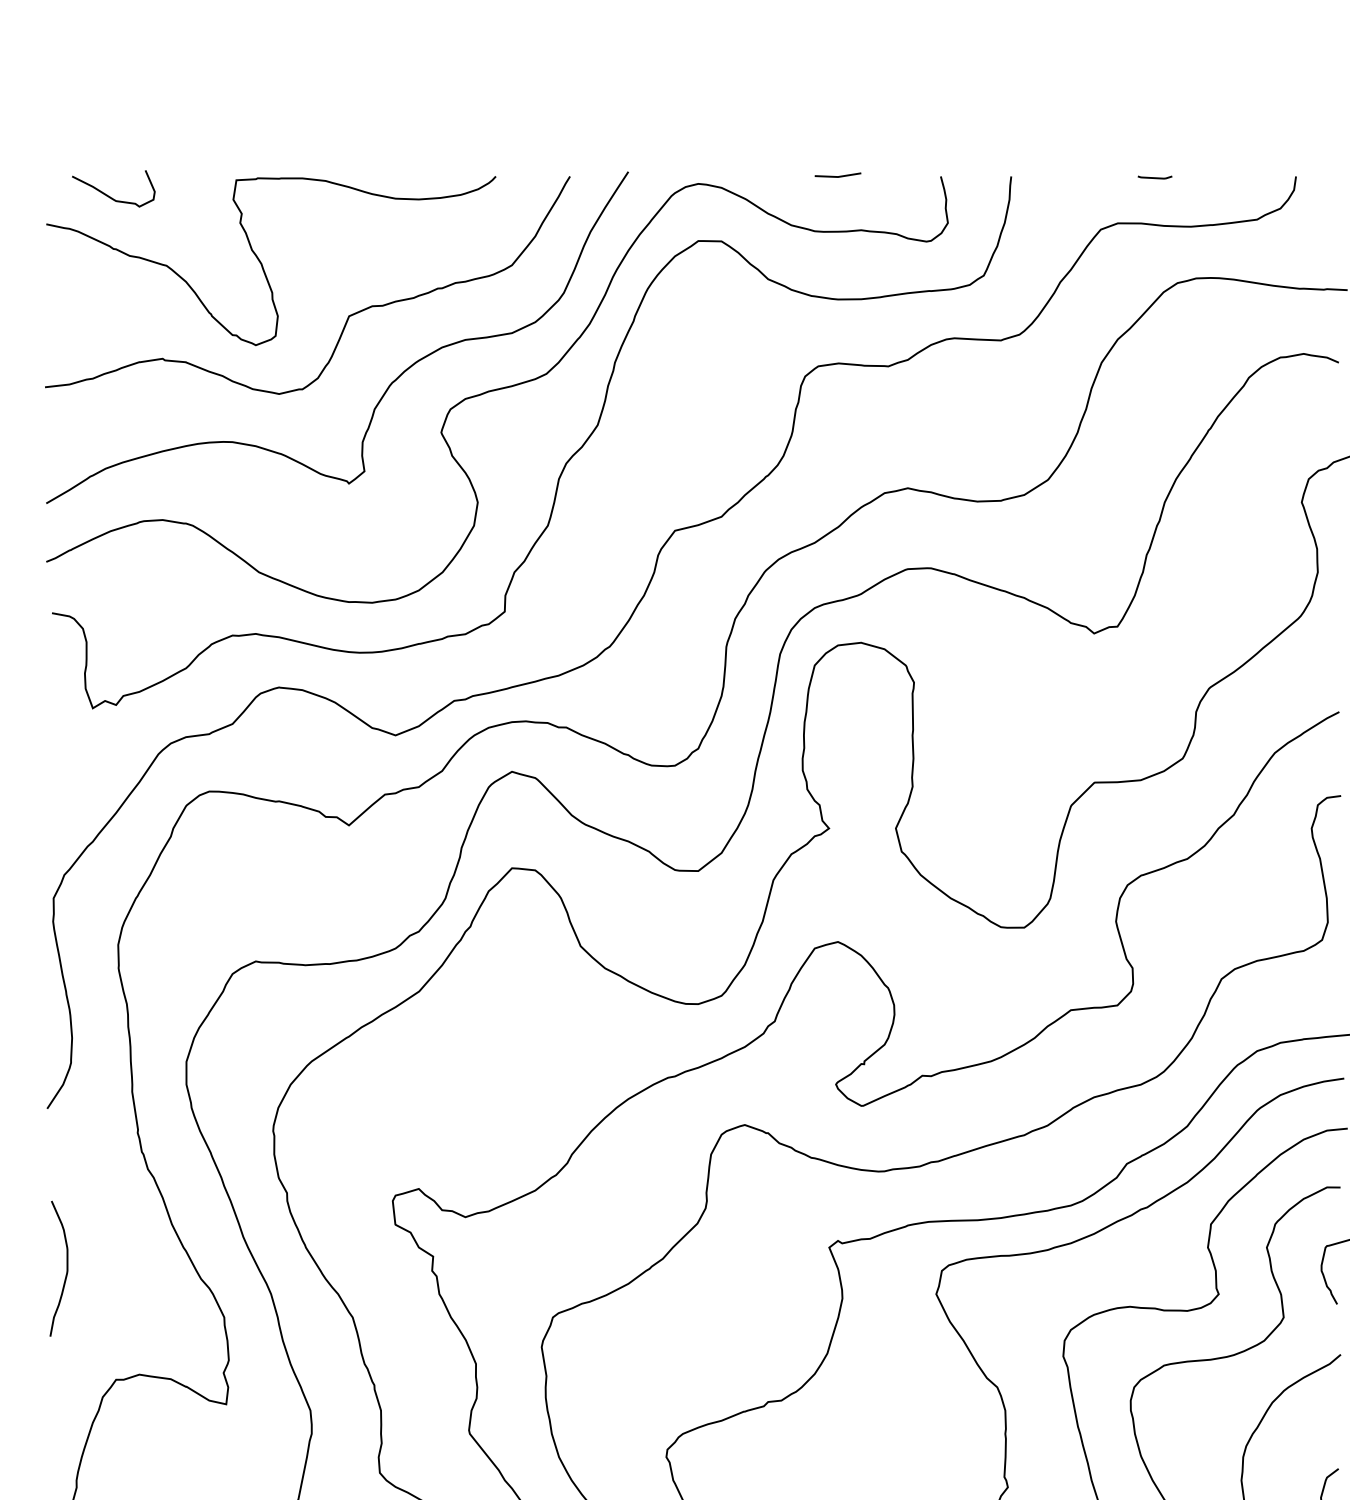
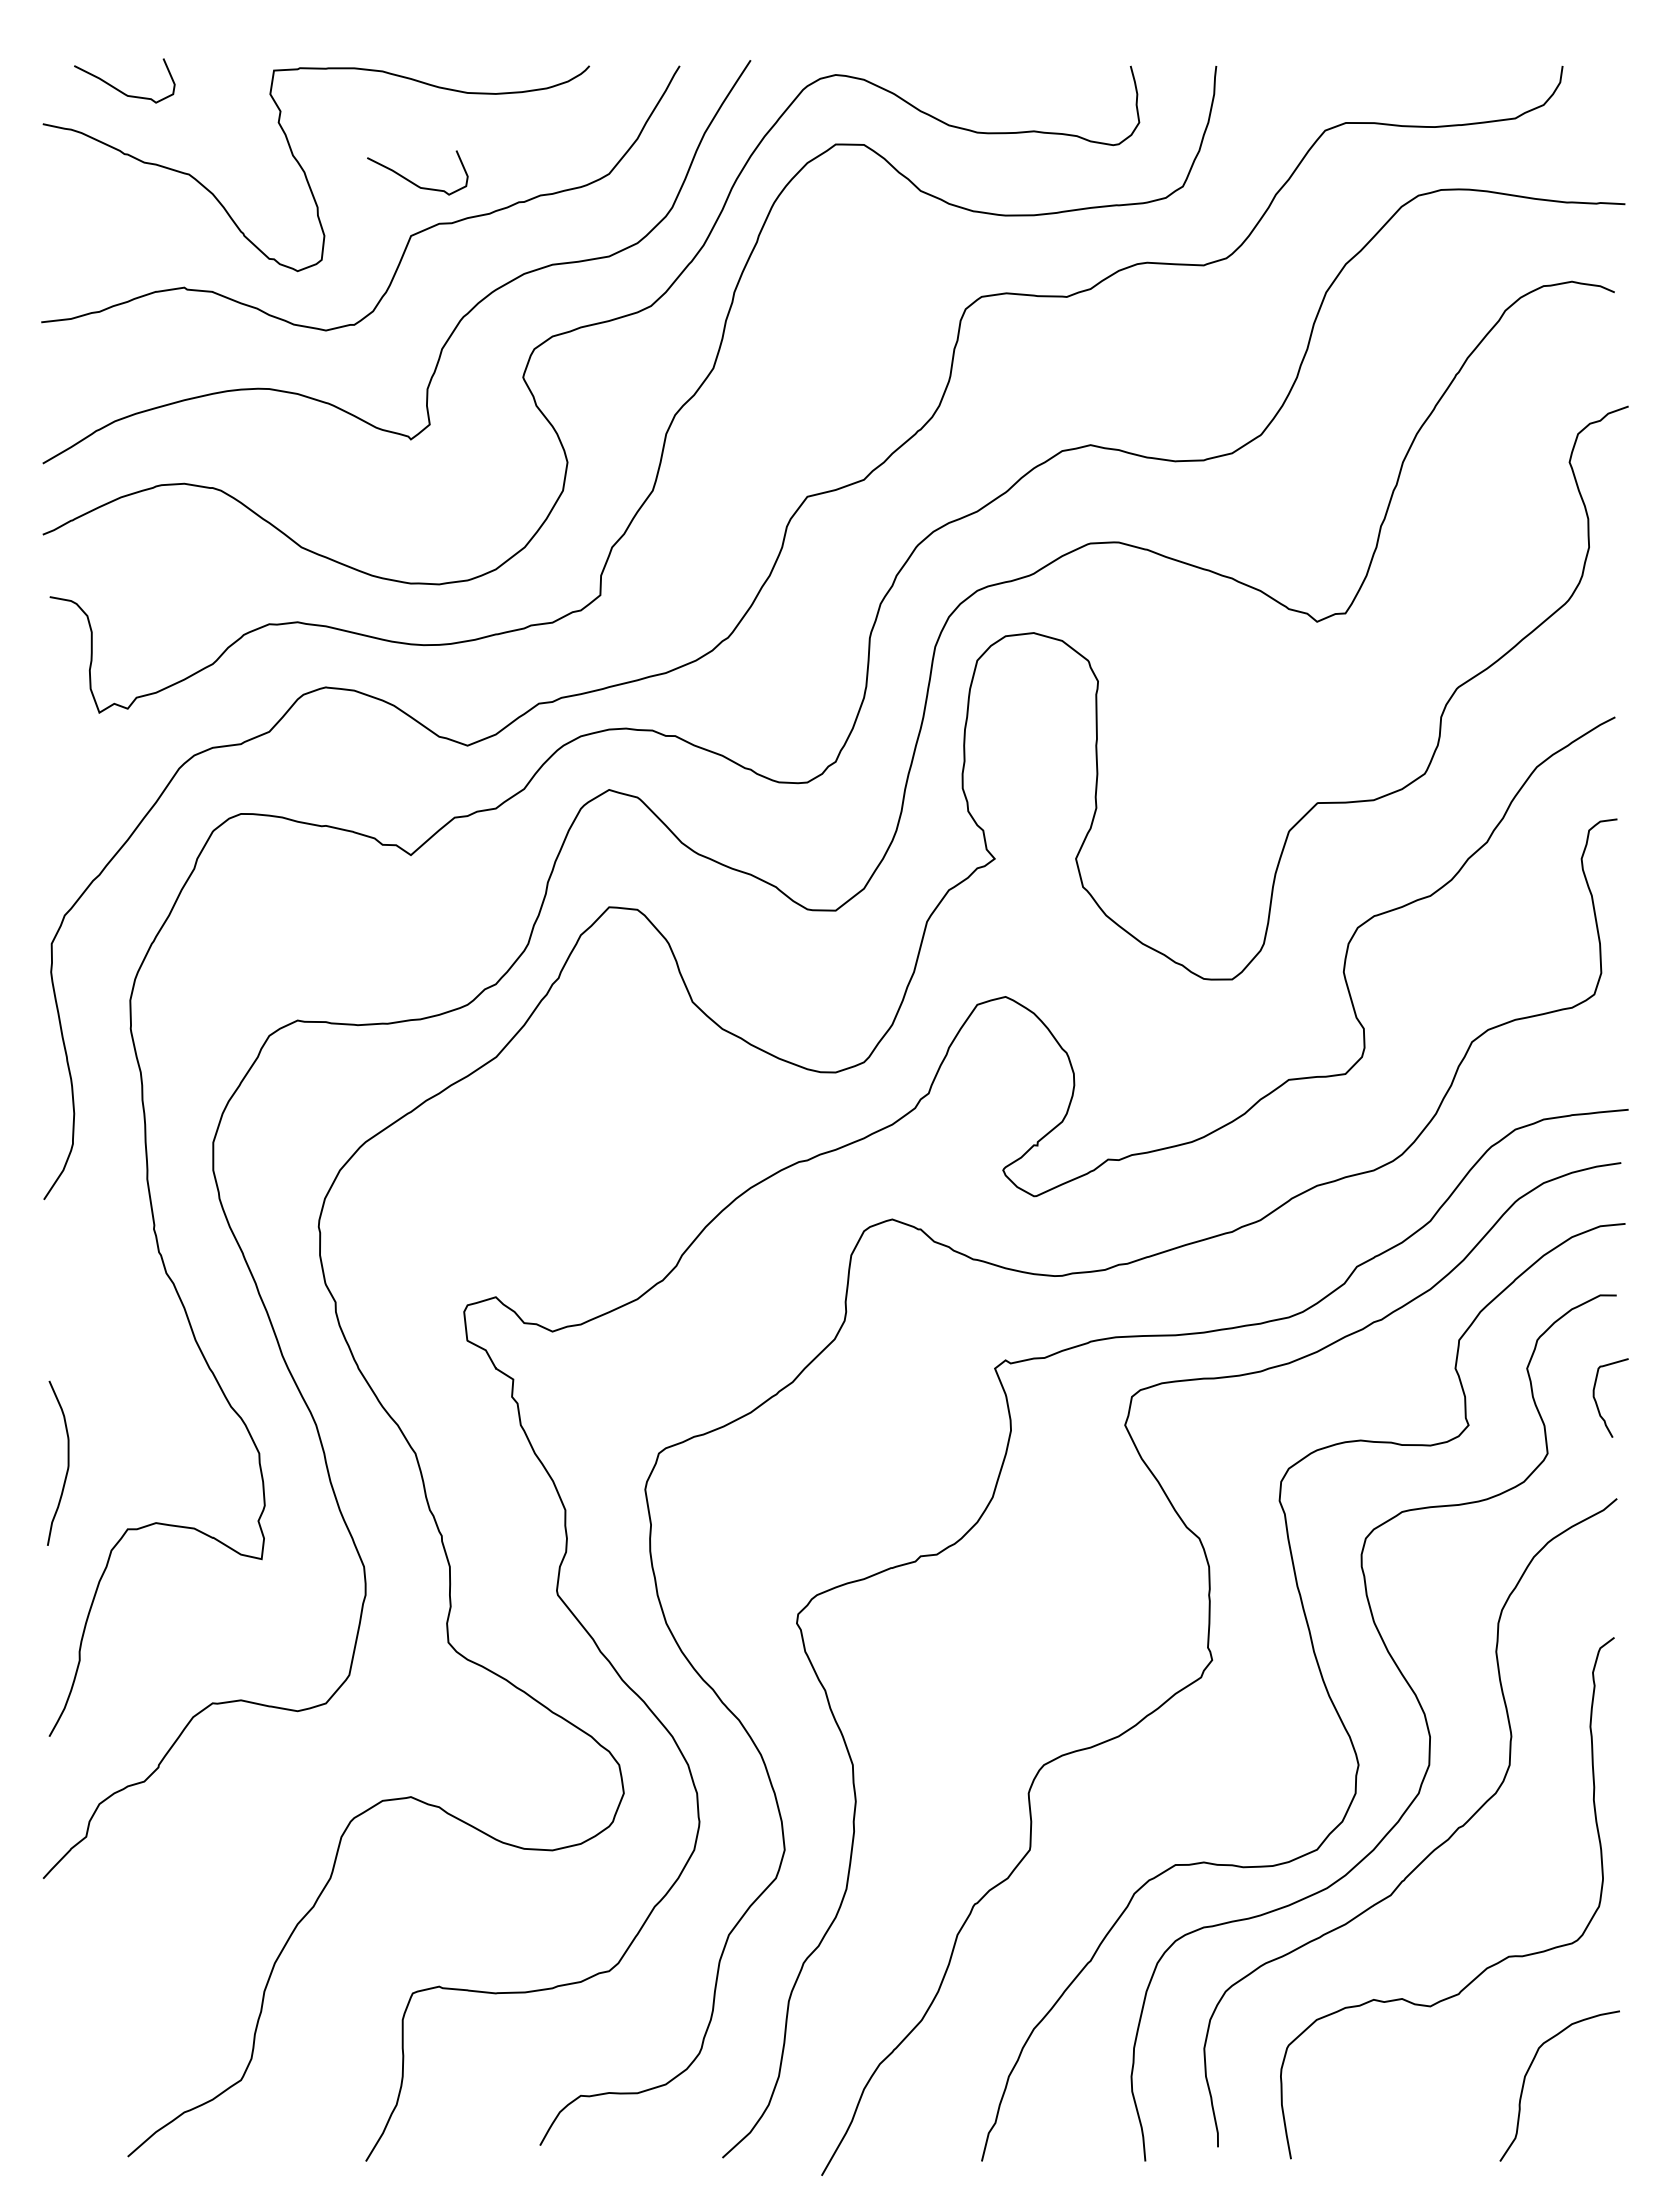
line: (837, 176) -> (1005, 65), removed
curve: (1155, 177) -> (1391, 67), removed
curve: (350, 271) -> (412, 181), added
curve: (66, 1268) -> (67, 1462), moved

